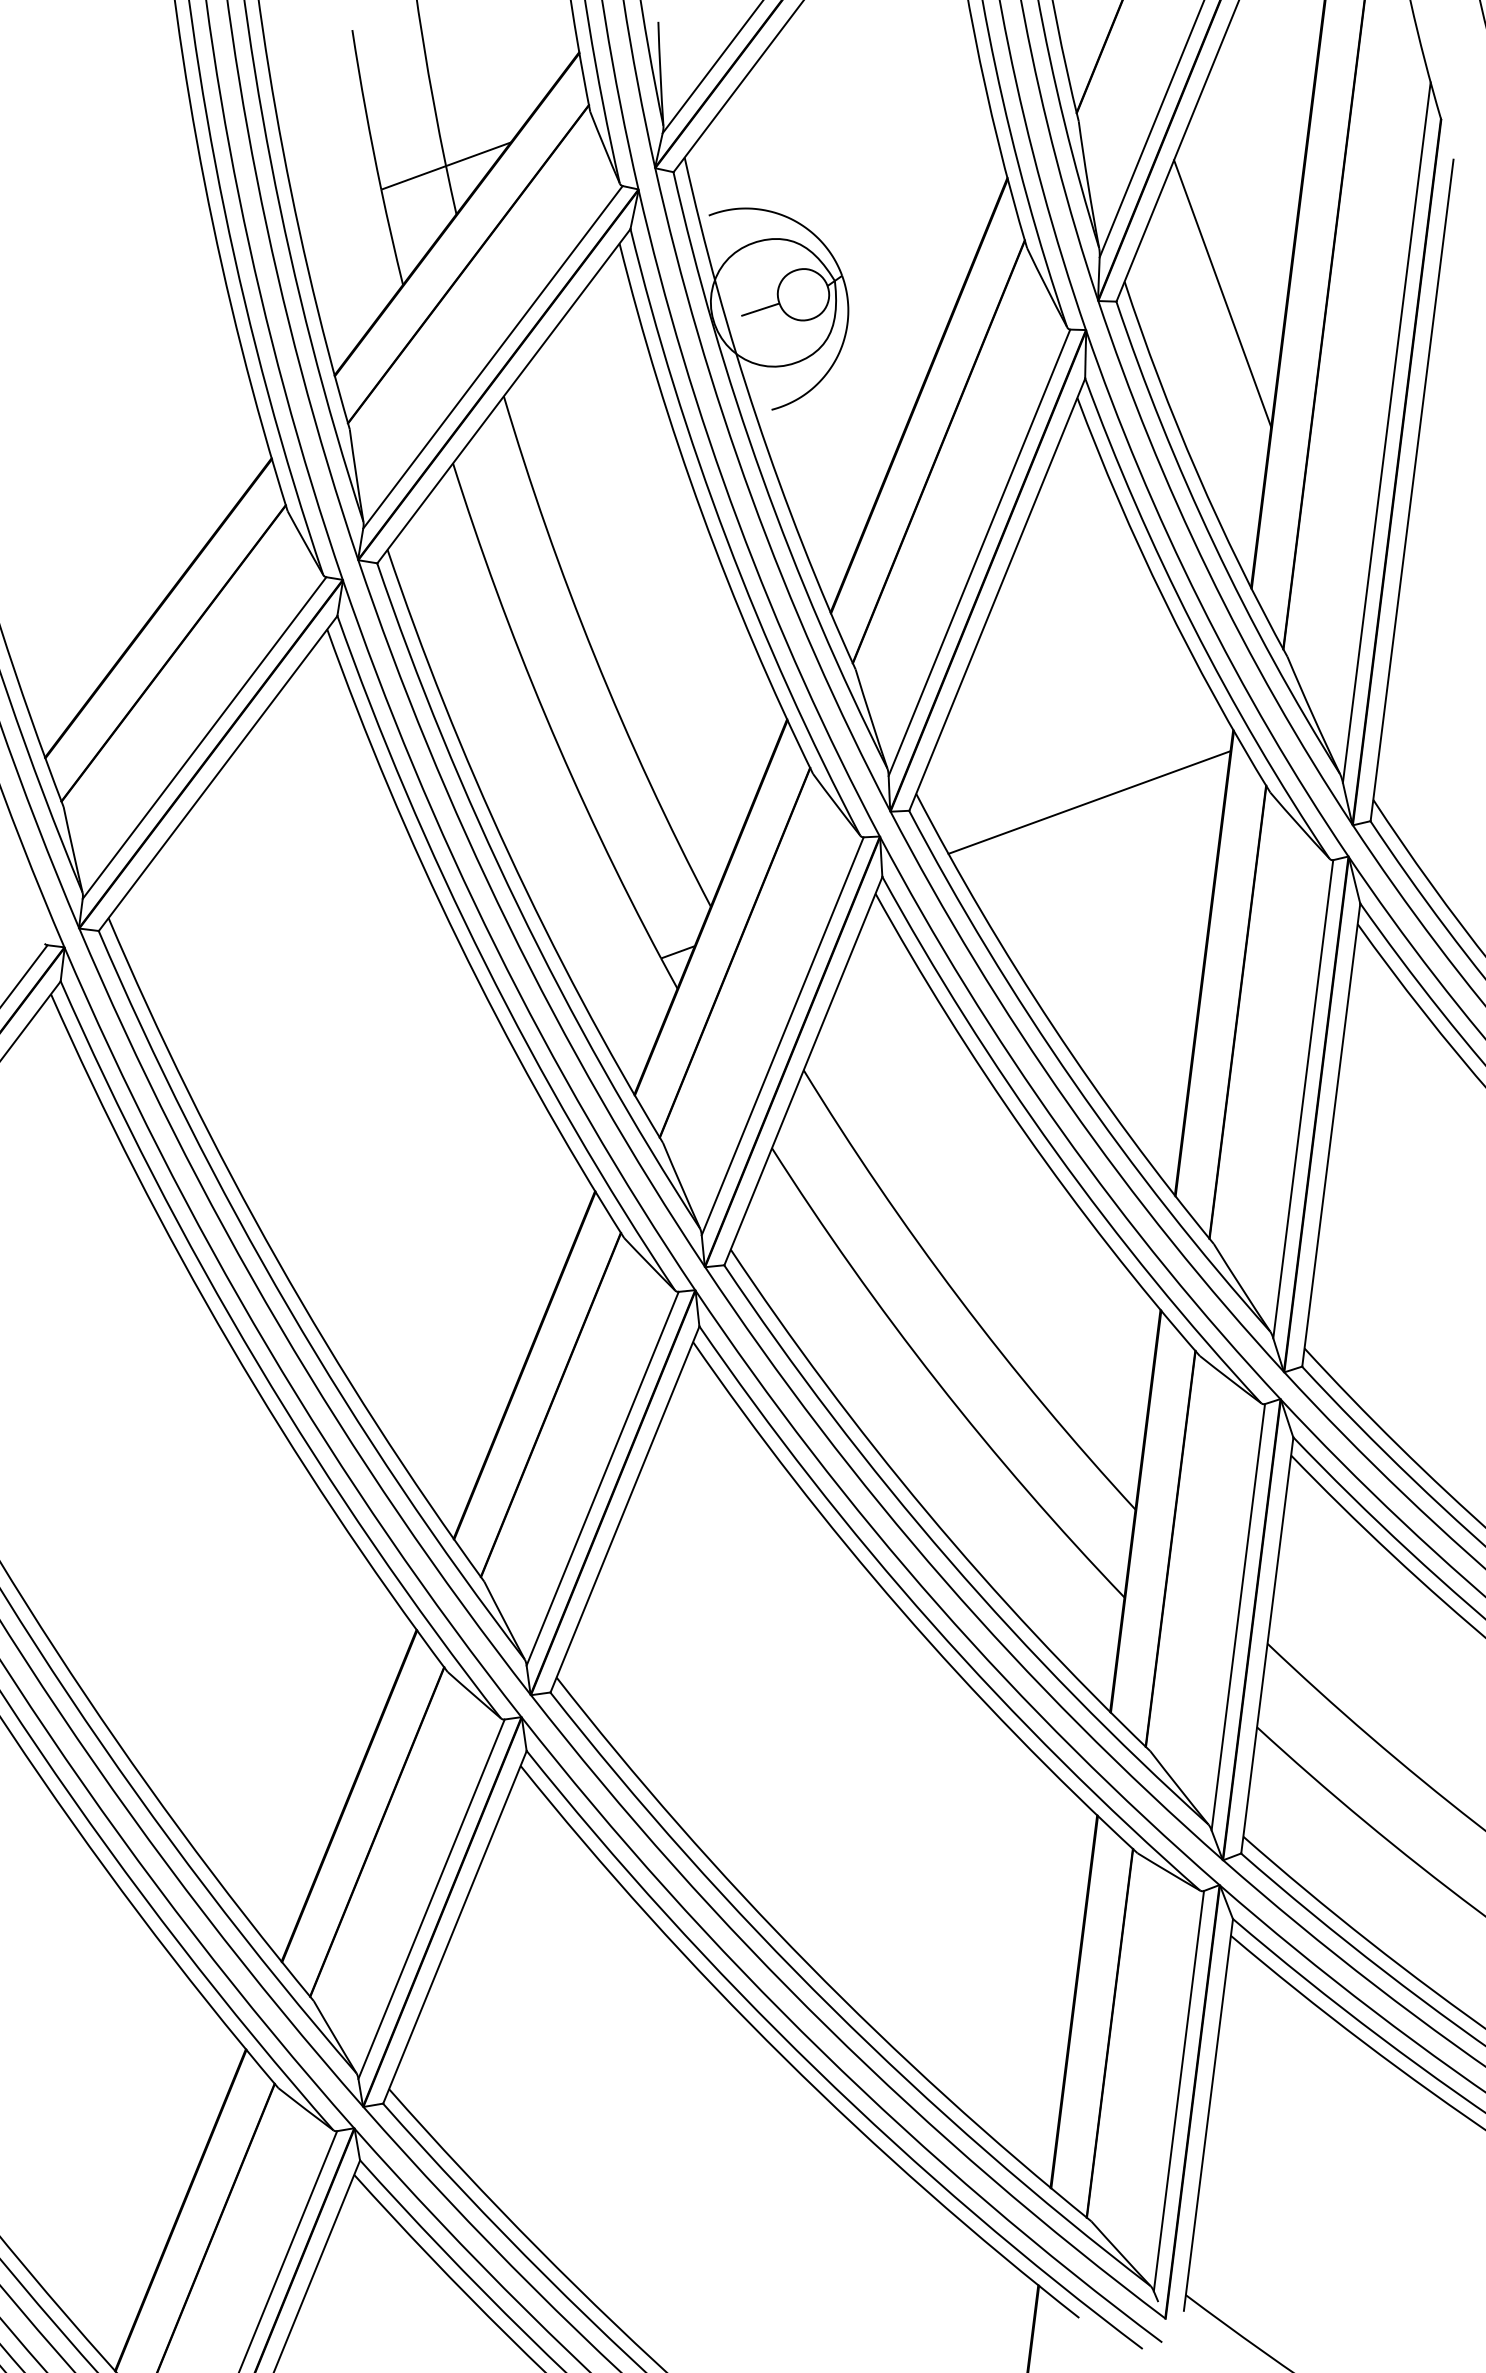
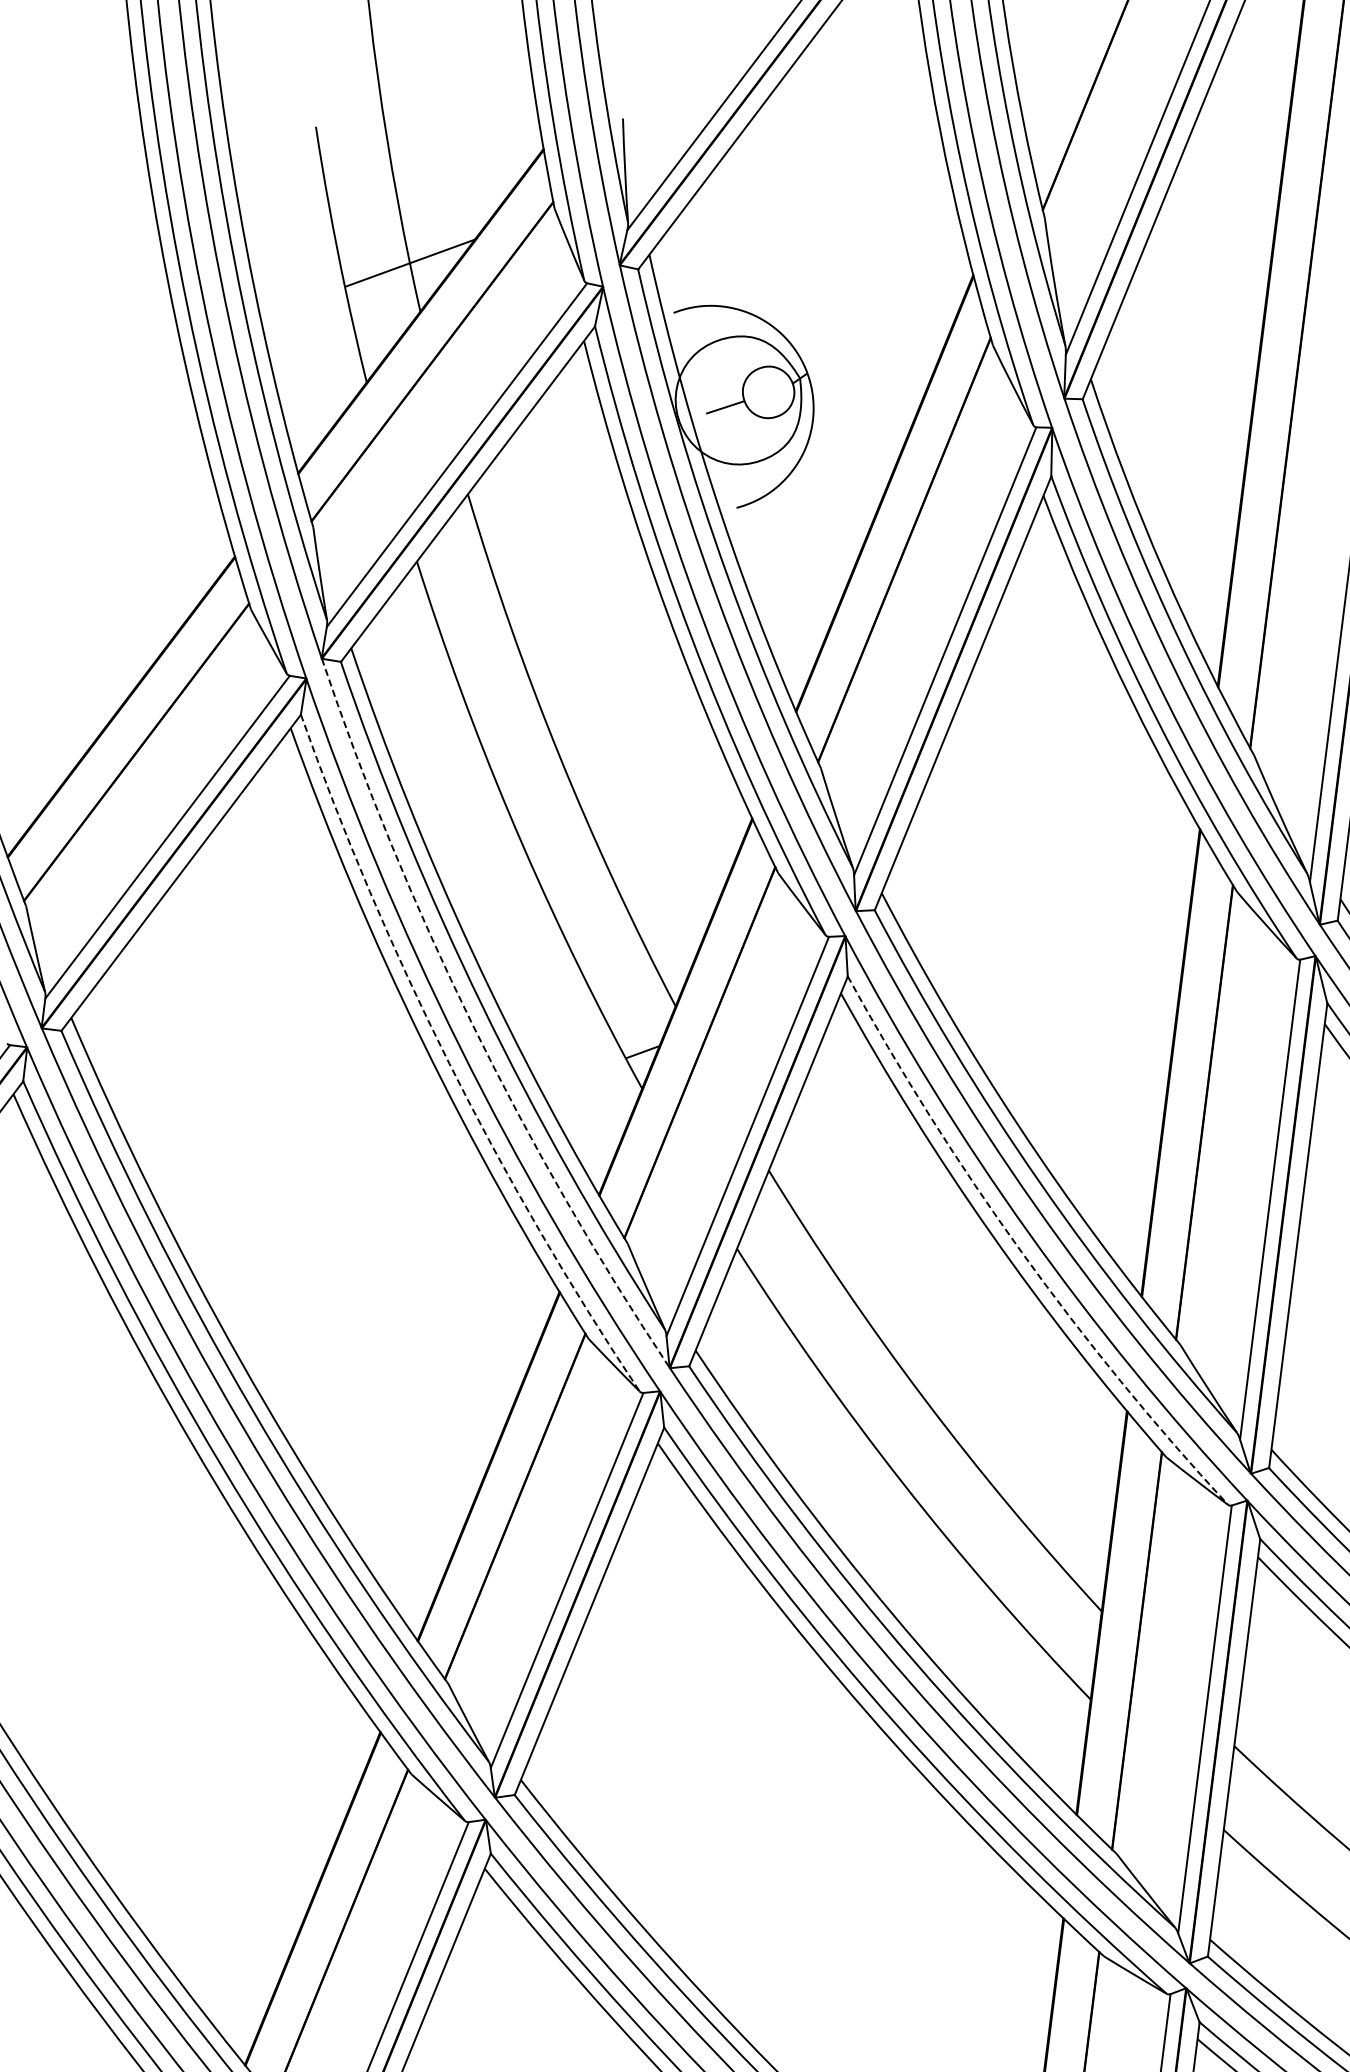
line: (1222, 293) -> (1189, 391), removed
line: (1089, 802) -> (1055, 901), removed
arc: (508, 924) -> (472, 1024), solid -> dashed
arc: (485, 963) -> (449, 1063), solid -> dashed
arc: (1055, 1151) -> (1021, 1252), solid -> dashed

